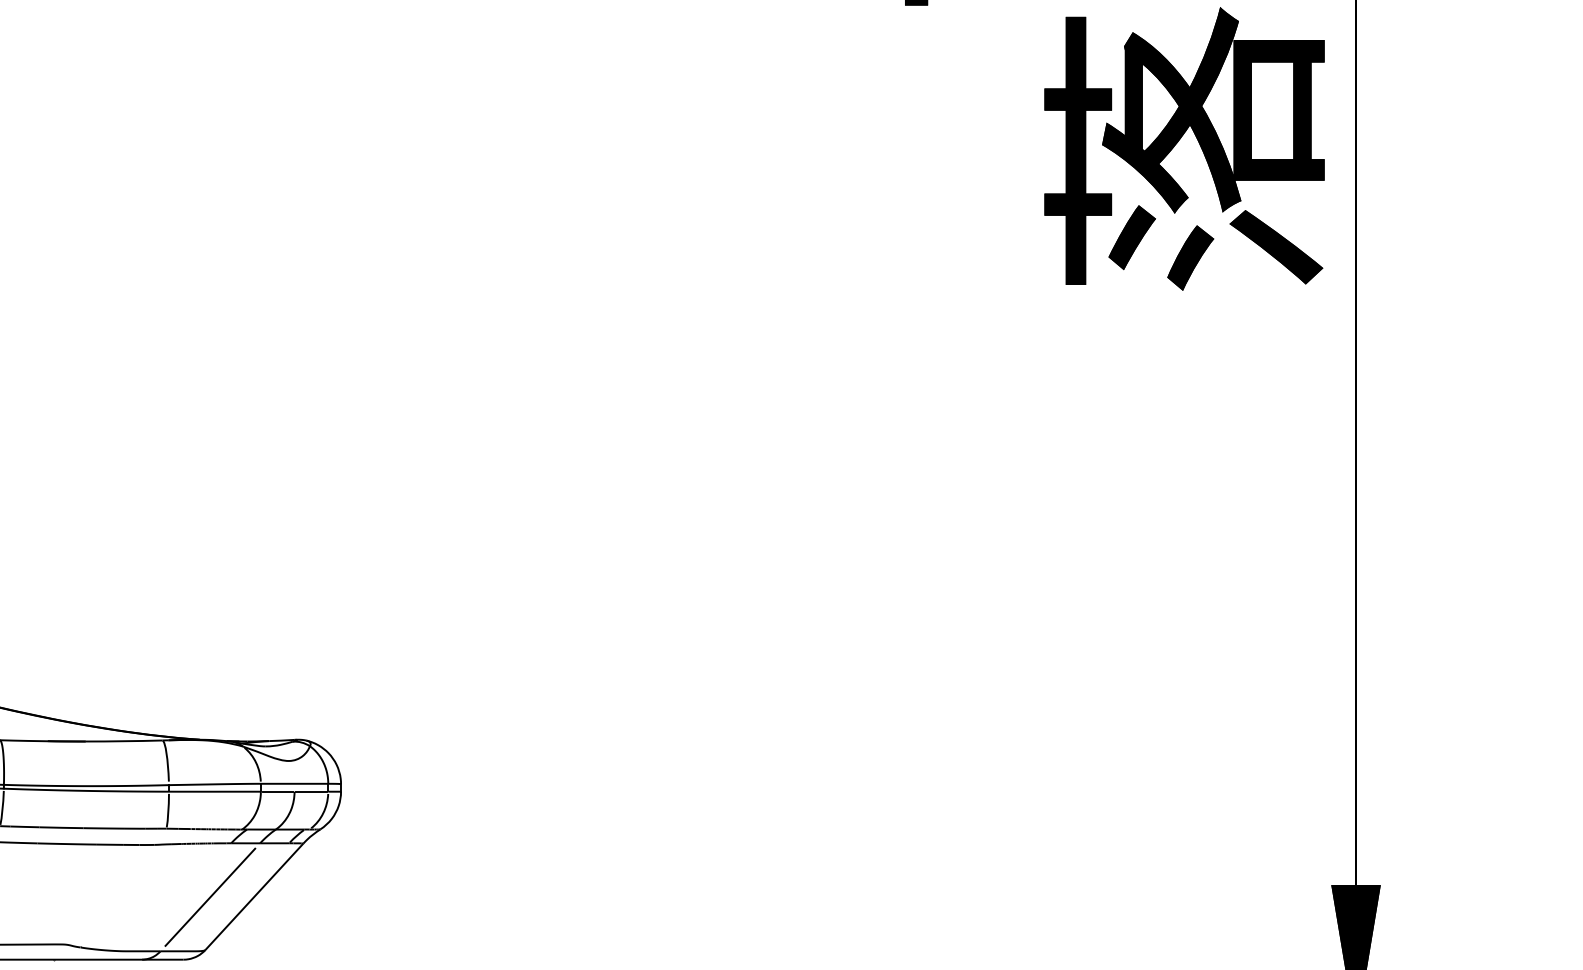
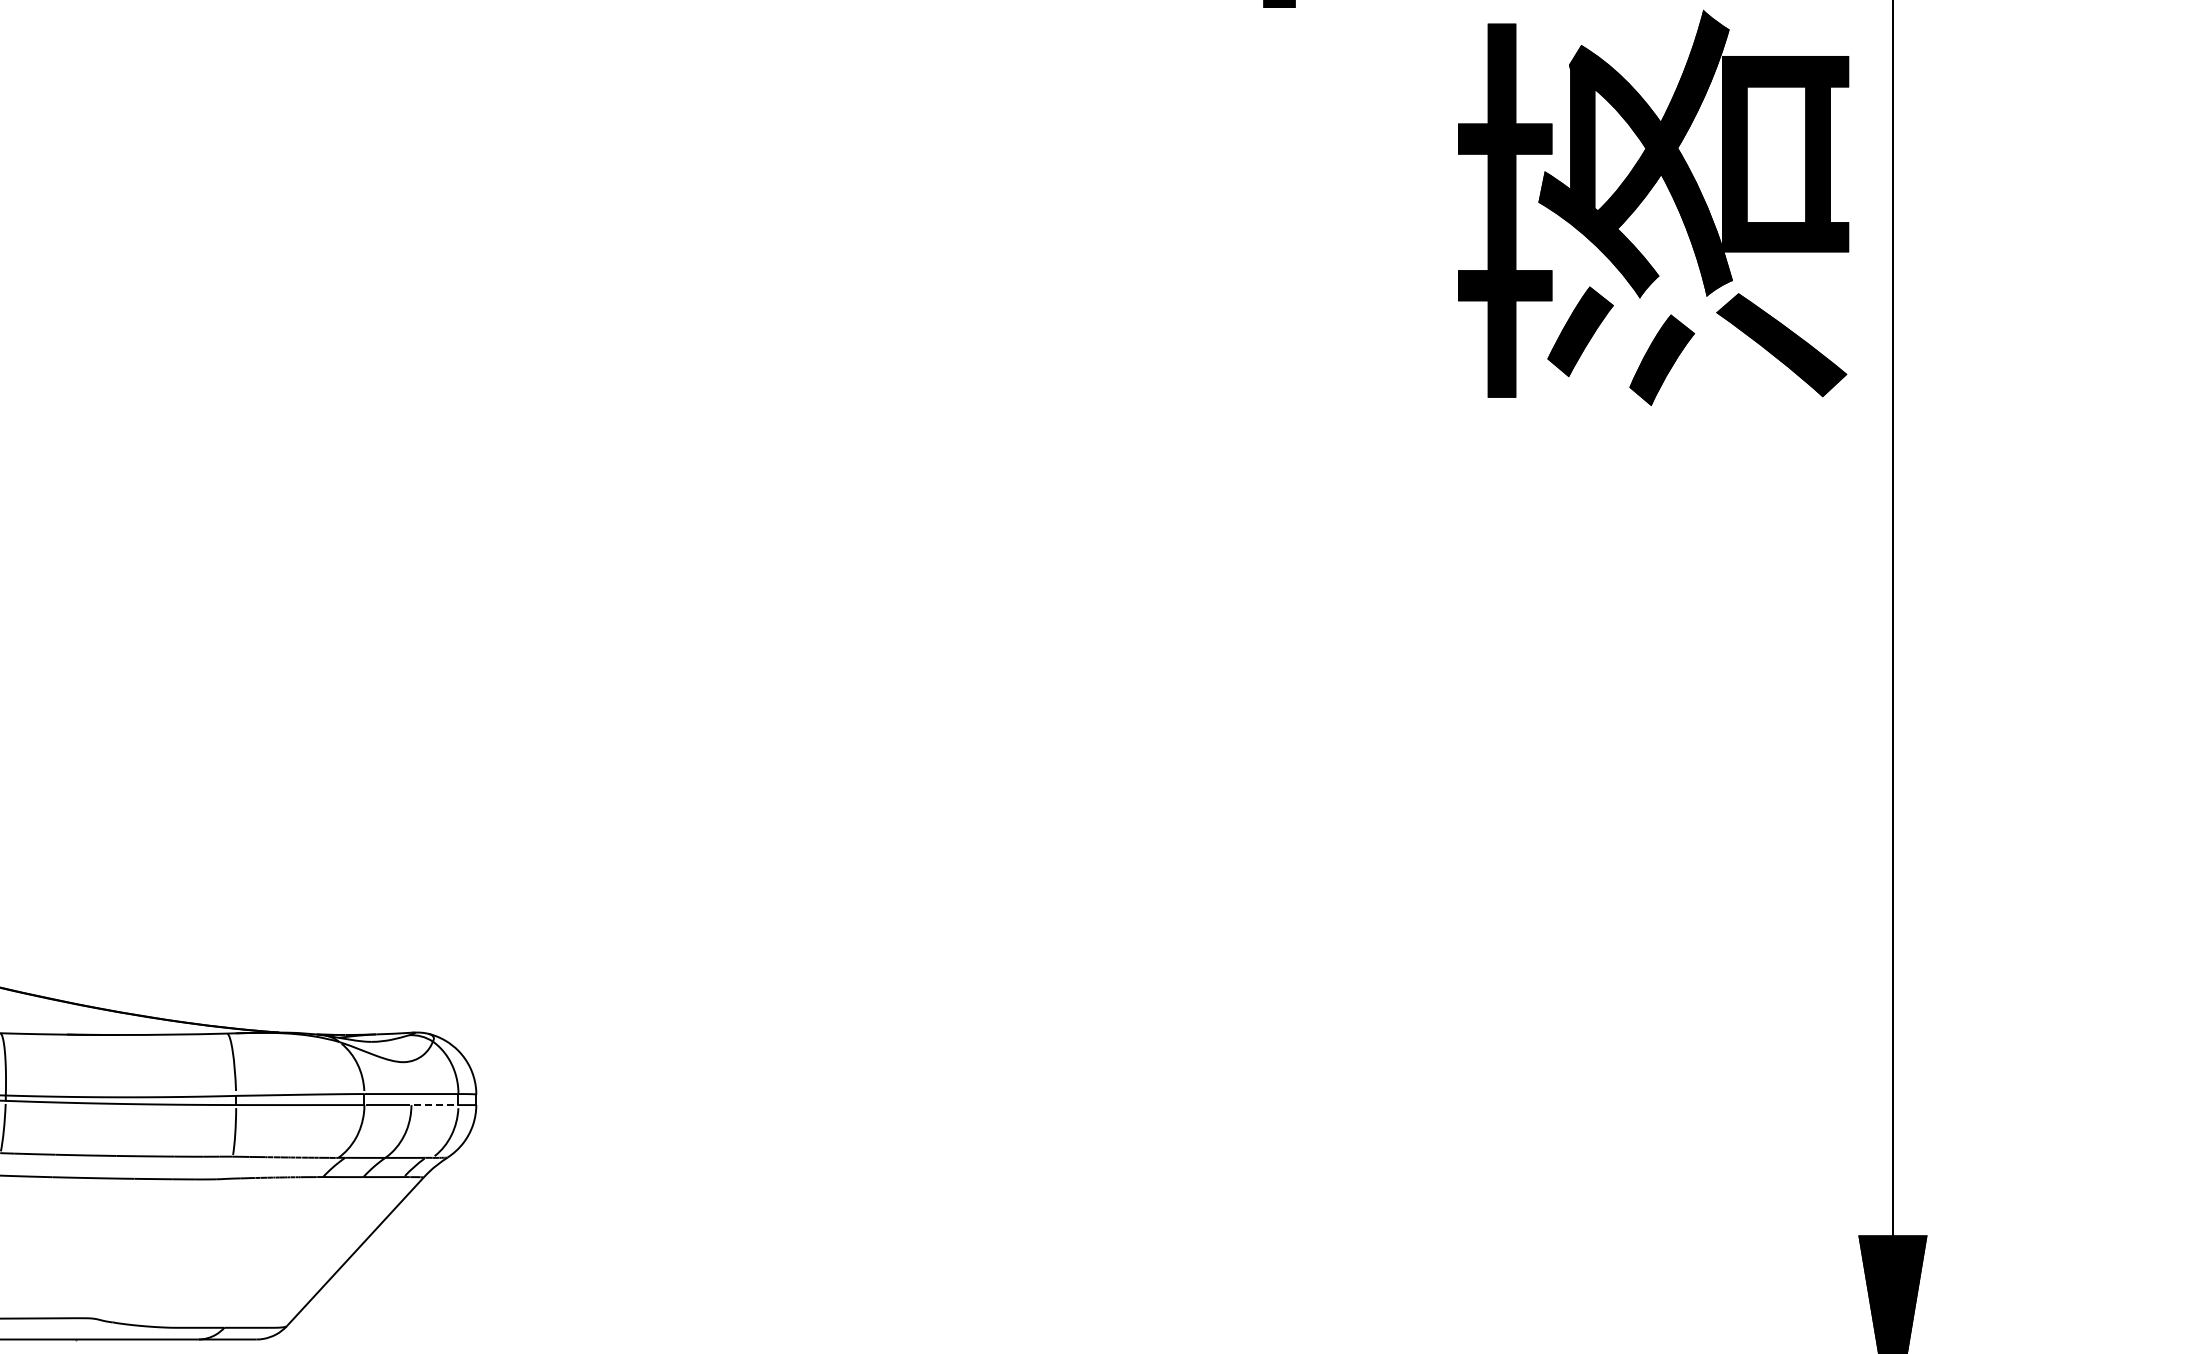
line: (311, 792) -> (435, 1105), solid -> dashed
line: (210, 897) -> (293, 1252), removed

